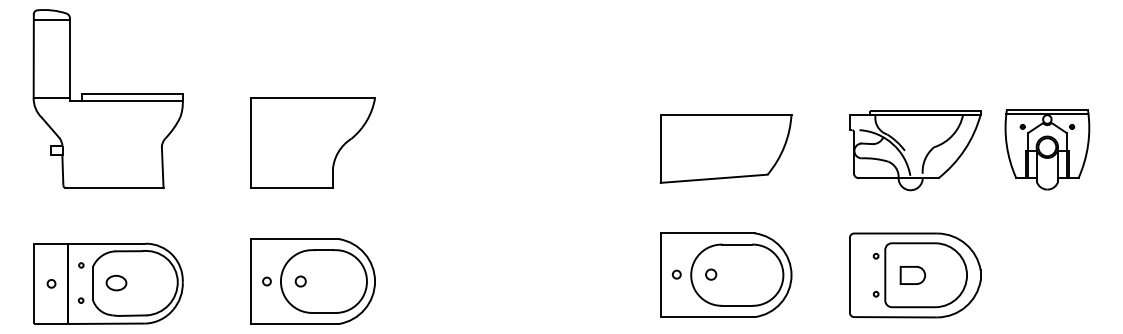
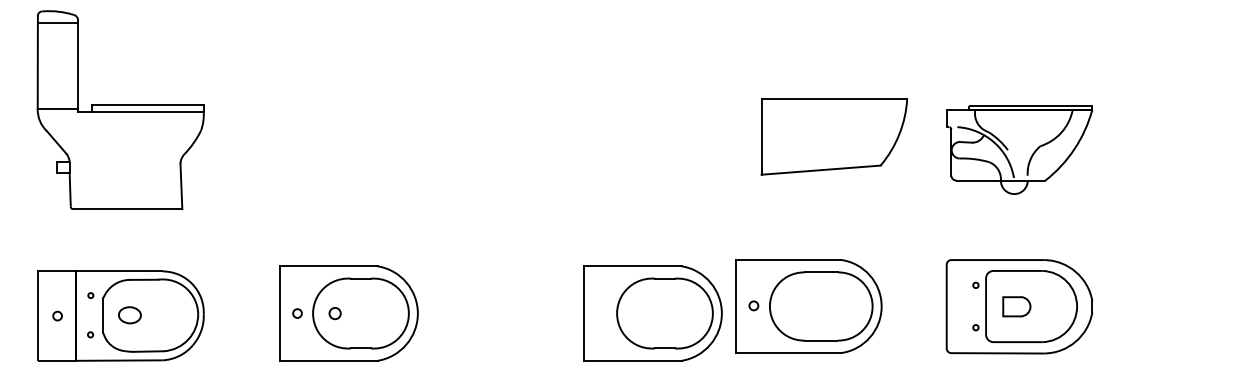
part: (312, 142) -> (348, 158), removed
part: (725, 148) -> (833, 136), moved
part: (1047, 149) -> (1166, 166), removed
part: (915, 150) -> (1019, 149), moved
circle: (711, 274) -> (792, 305), removed
part: (585, 281) -> (652, 313), added

